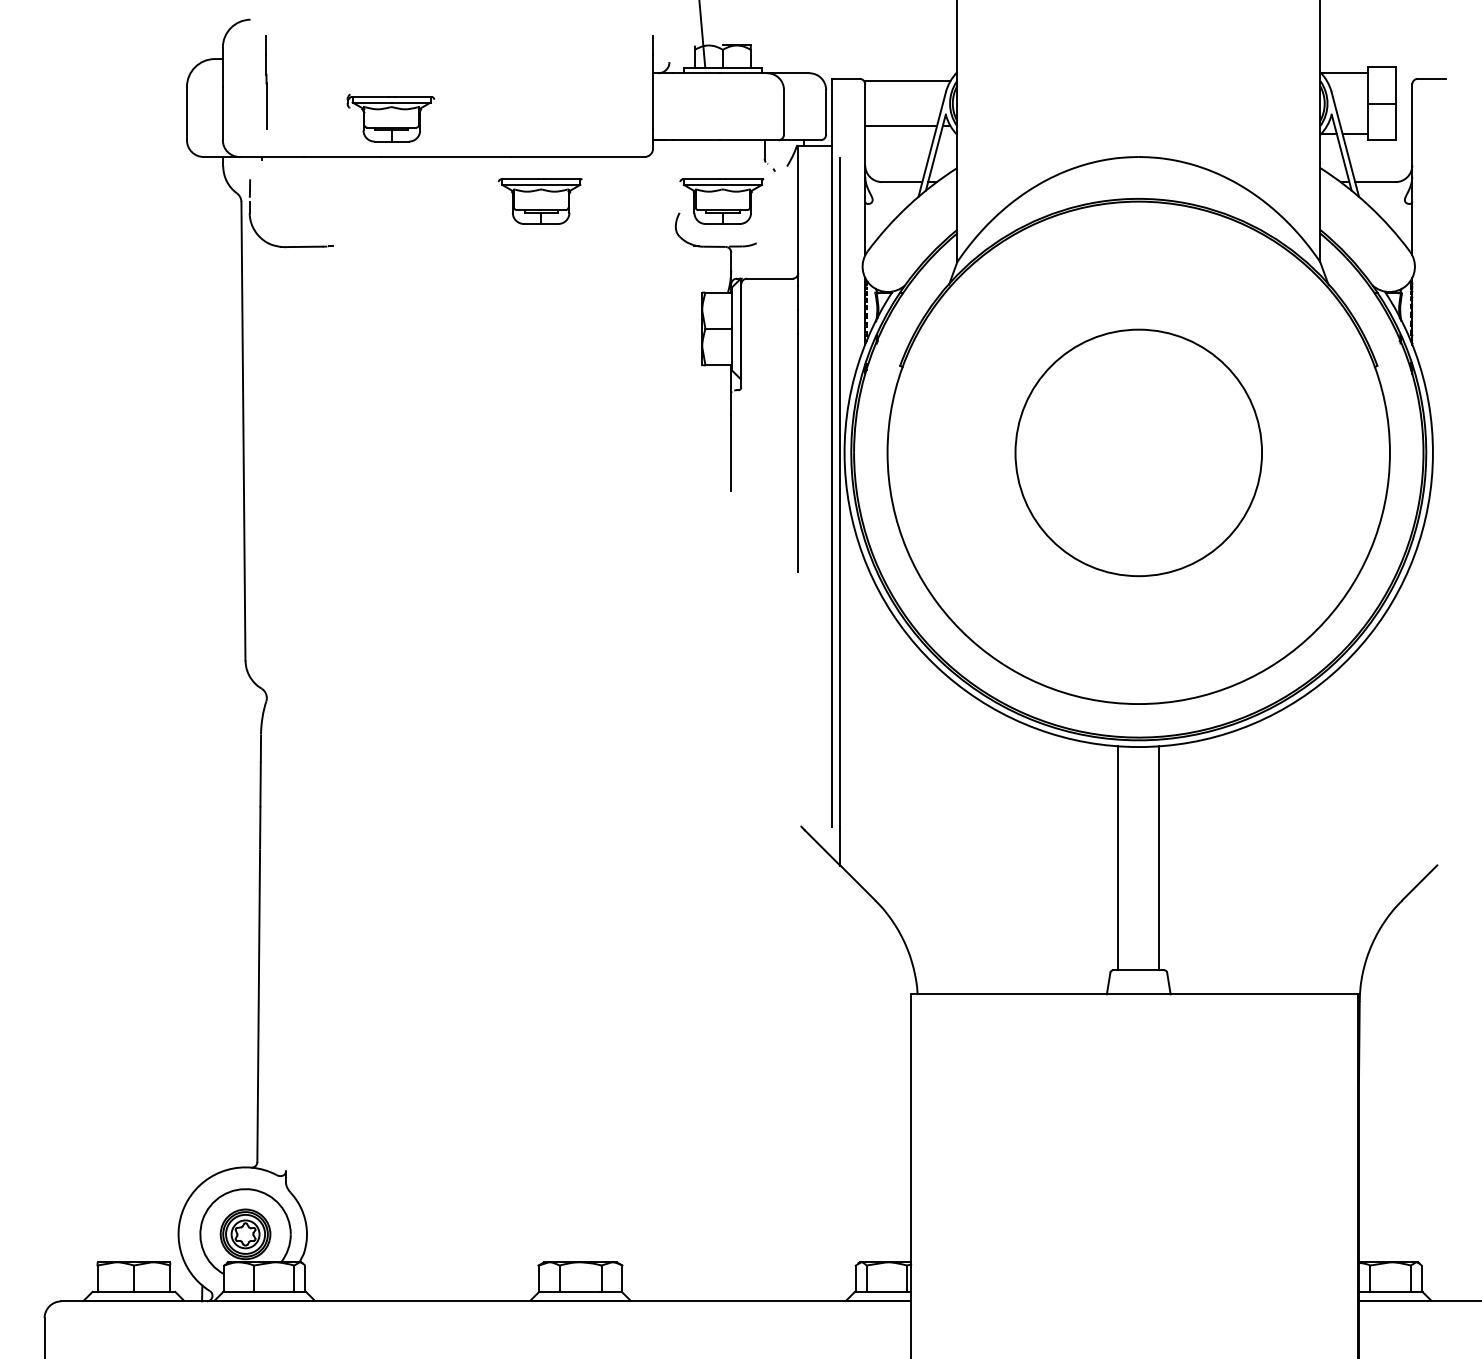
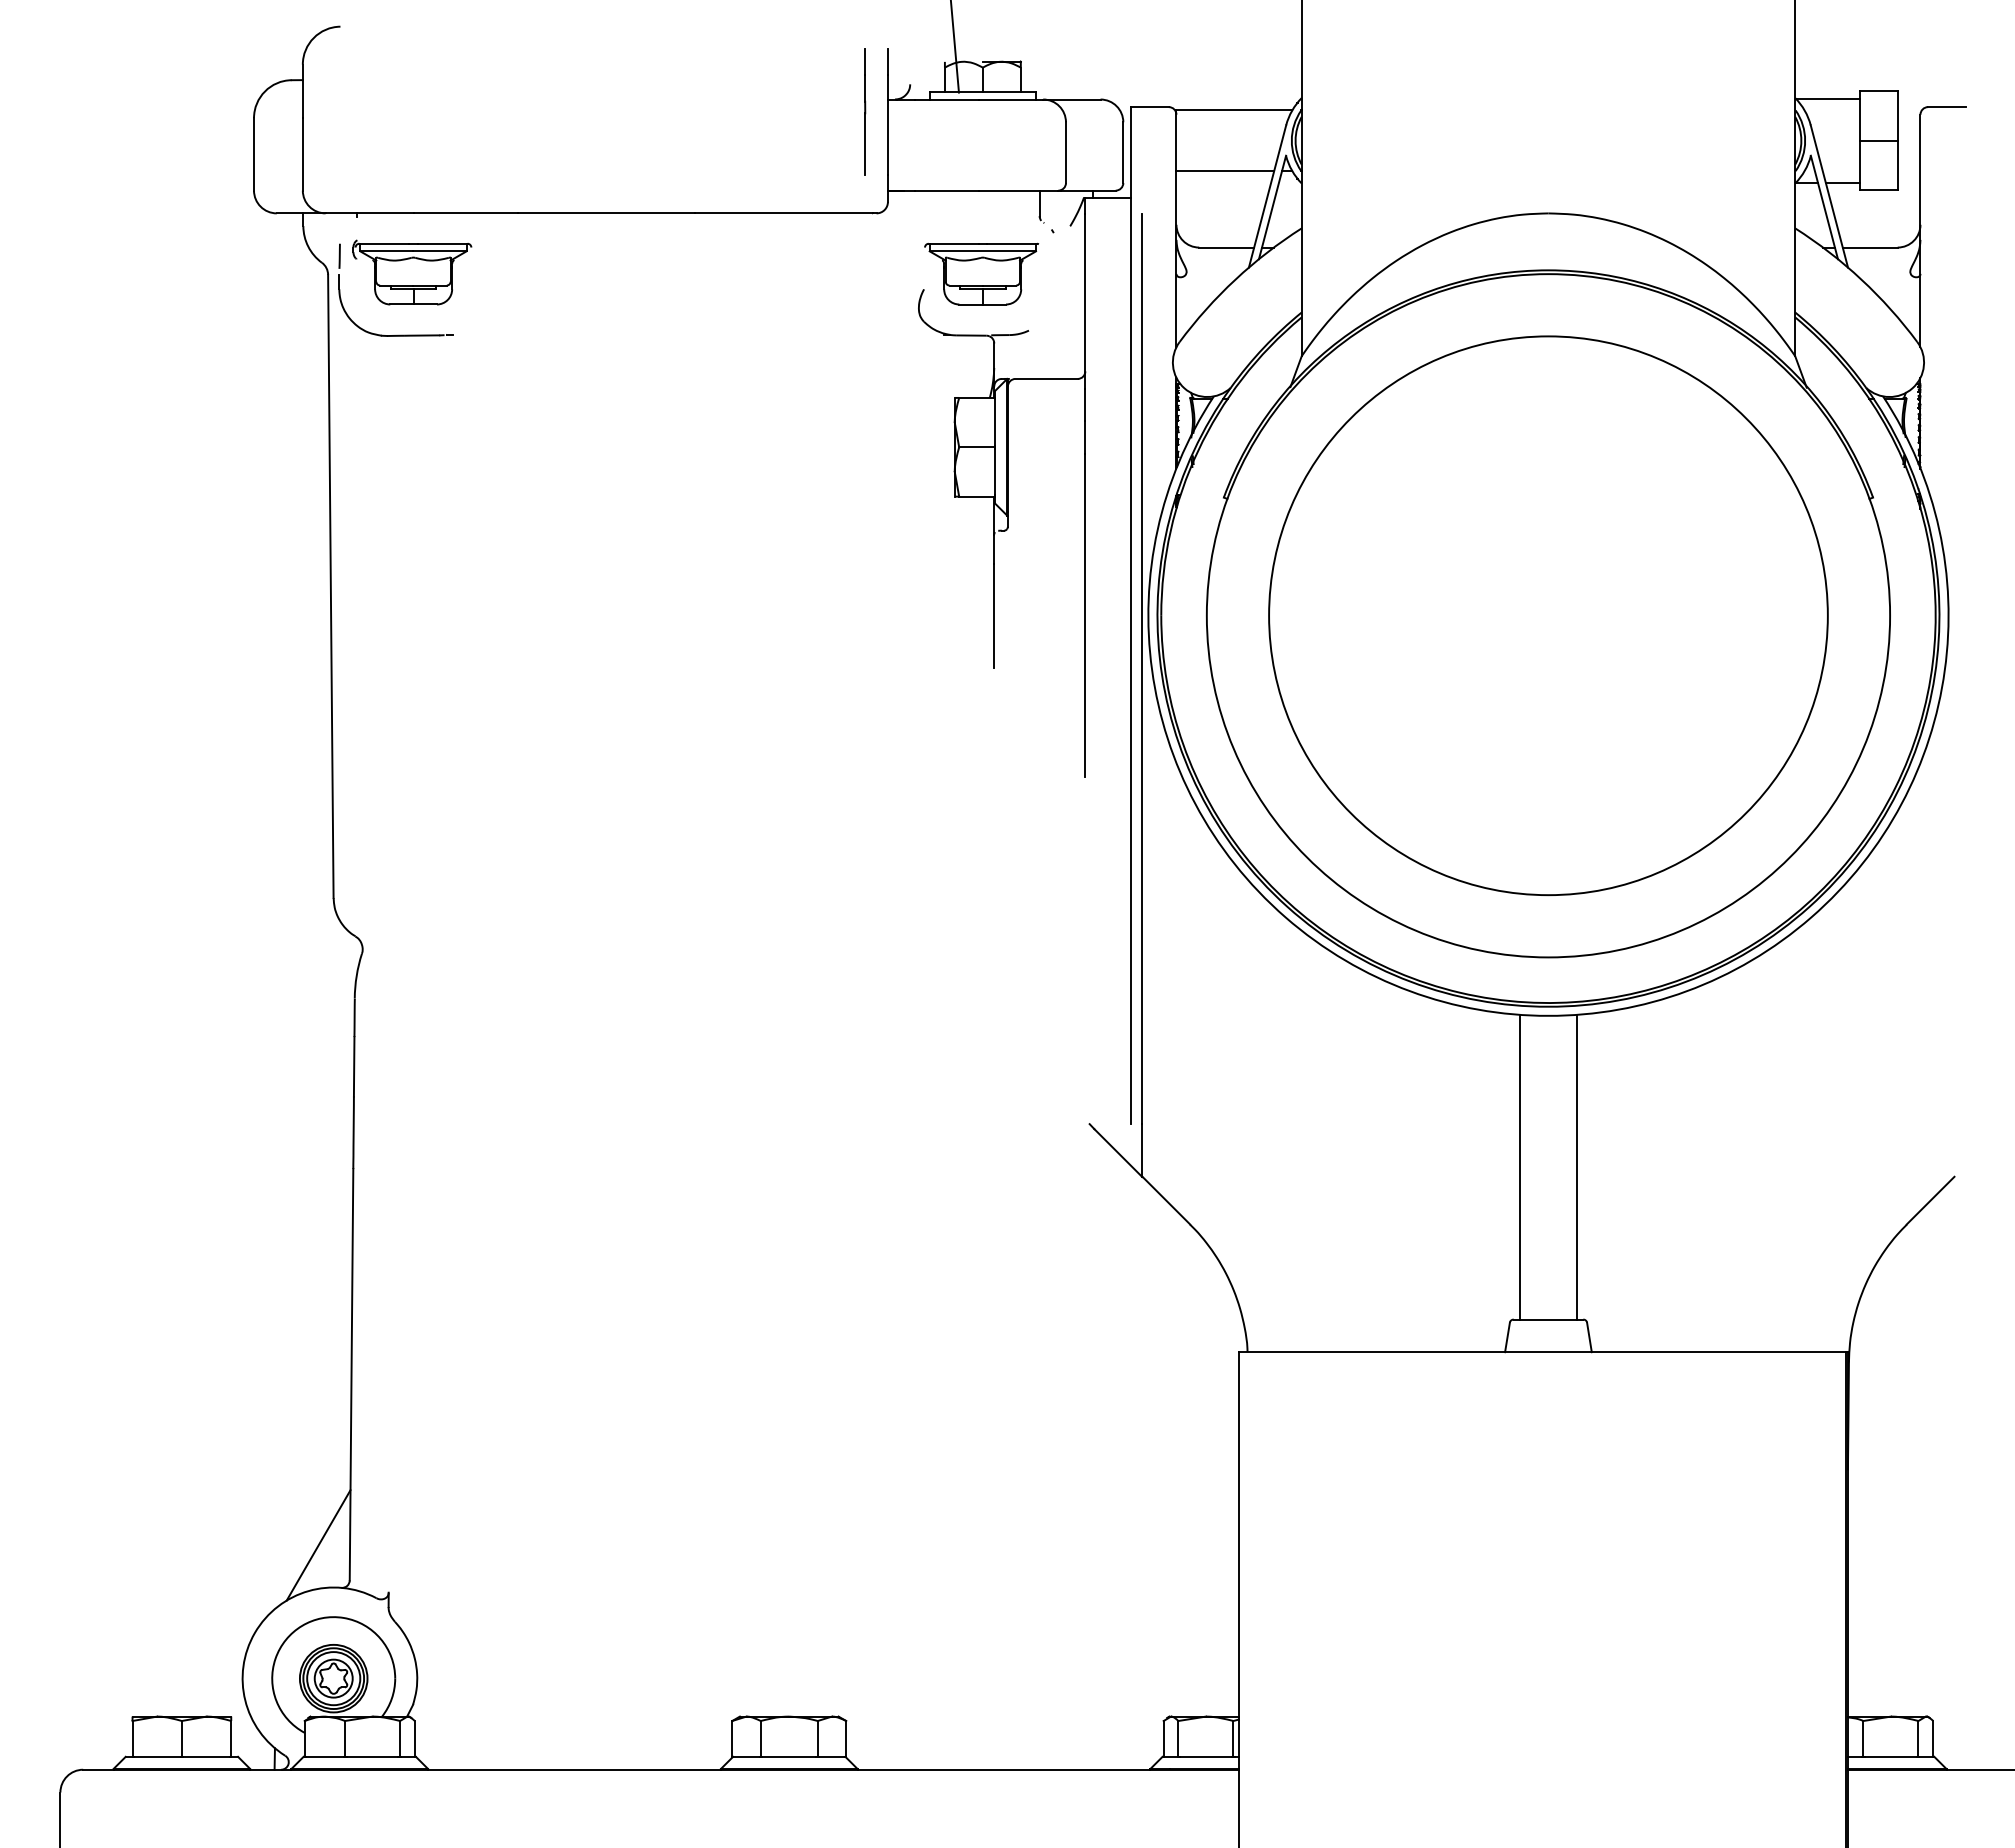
line: (266, 82) -> (865, 111), moved
part: (390, 118) -> (412, 272), moved
part: (540, 201) -> (734, 273), removed
circle: (1138, 452) -> (1548, 615), size x1.67
line: (234, 1136) -> (318, 1545), added

